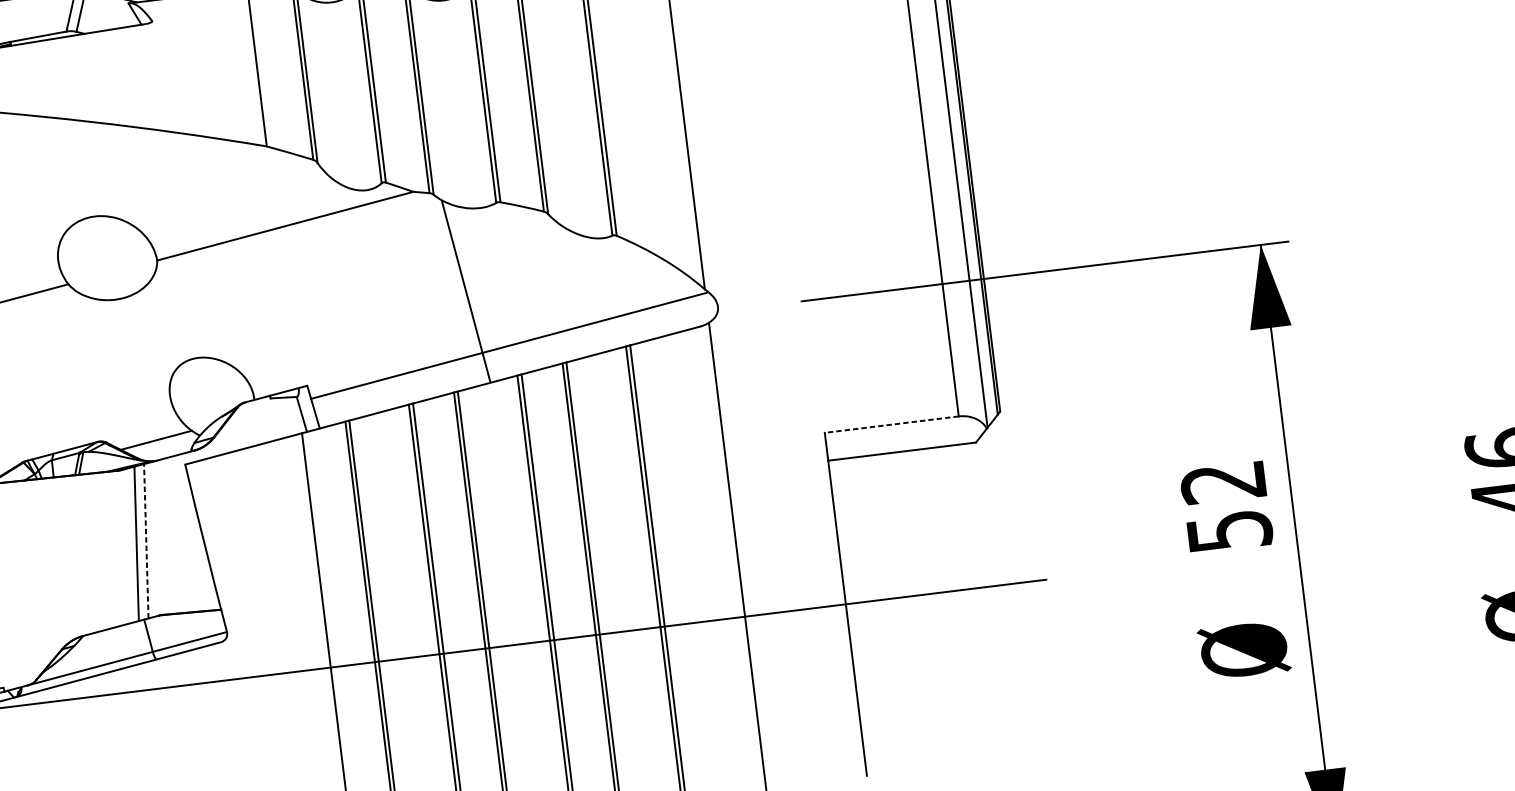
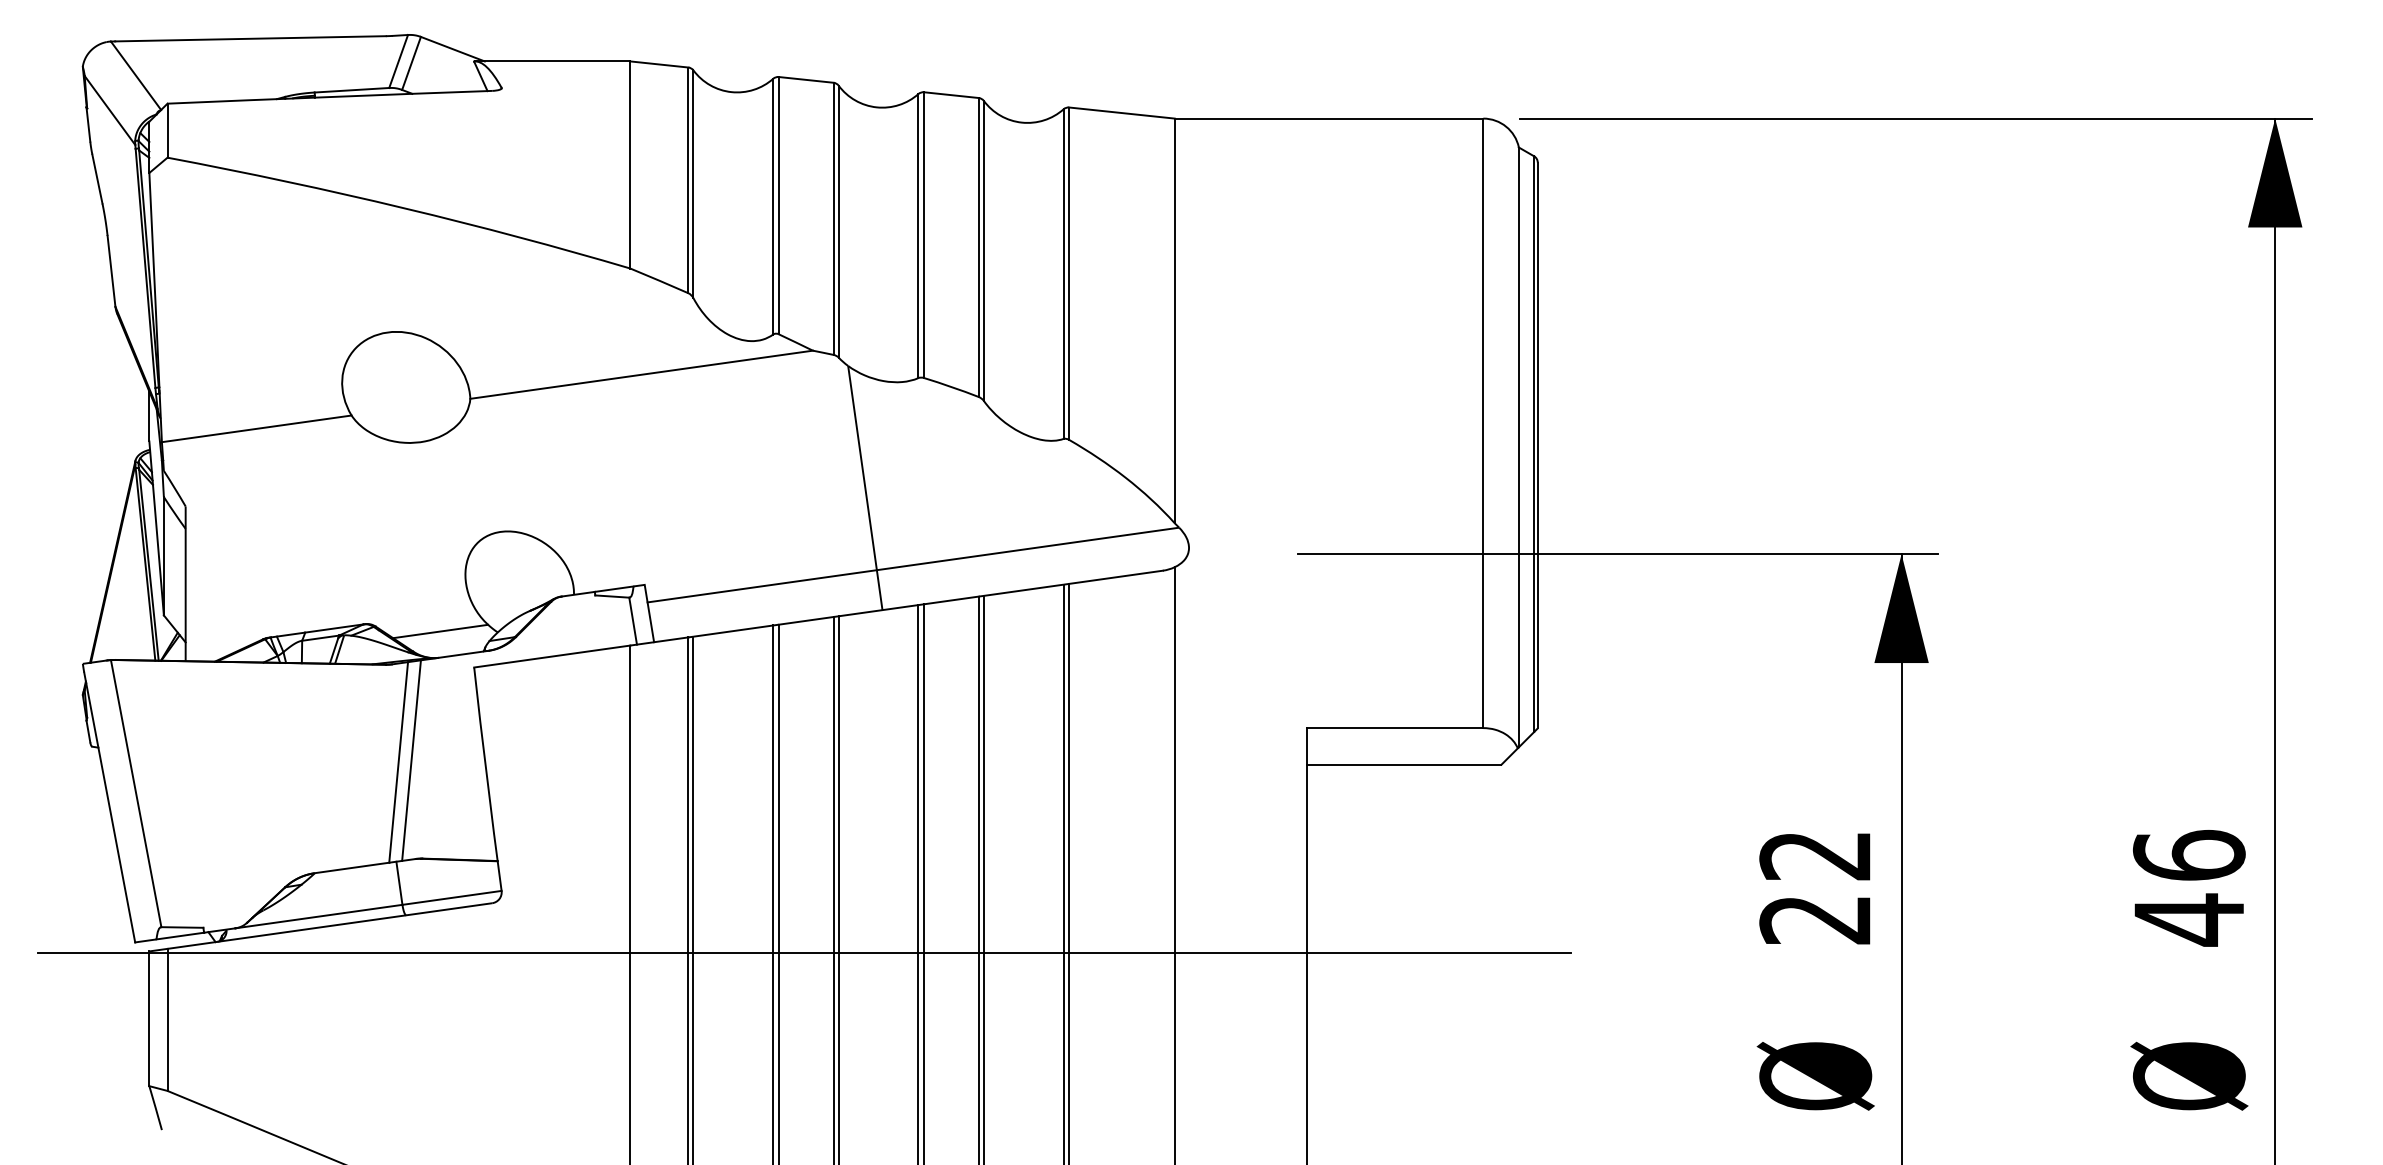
line: (891, 425) -> (1394, 728), dashed -> solid
text: (1229, 531) -> (1815, 920), 52 -> 22
line: (146, 541) -> (411, 760), dashed -> solid

